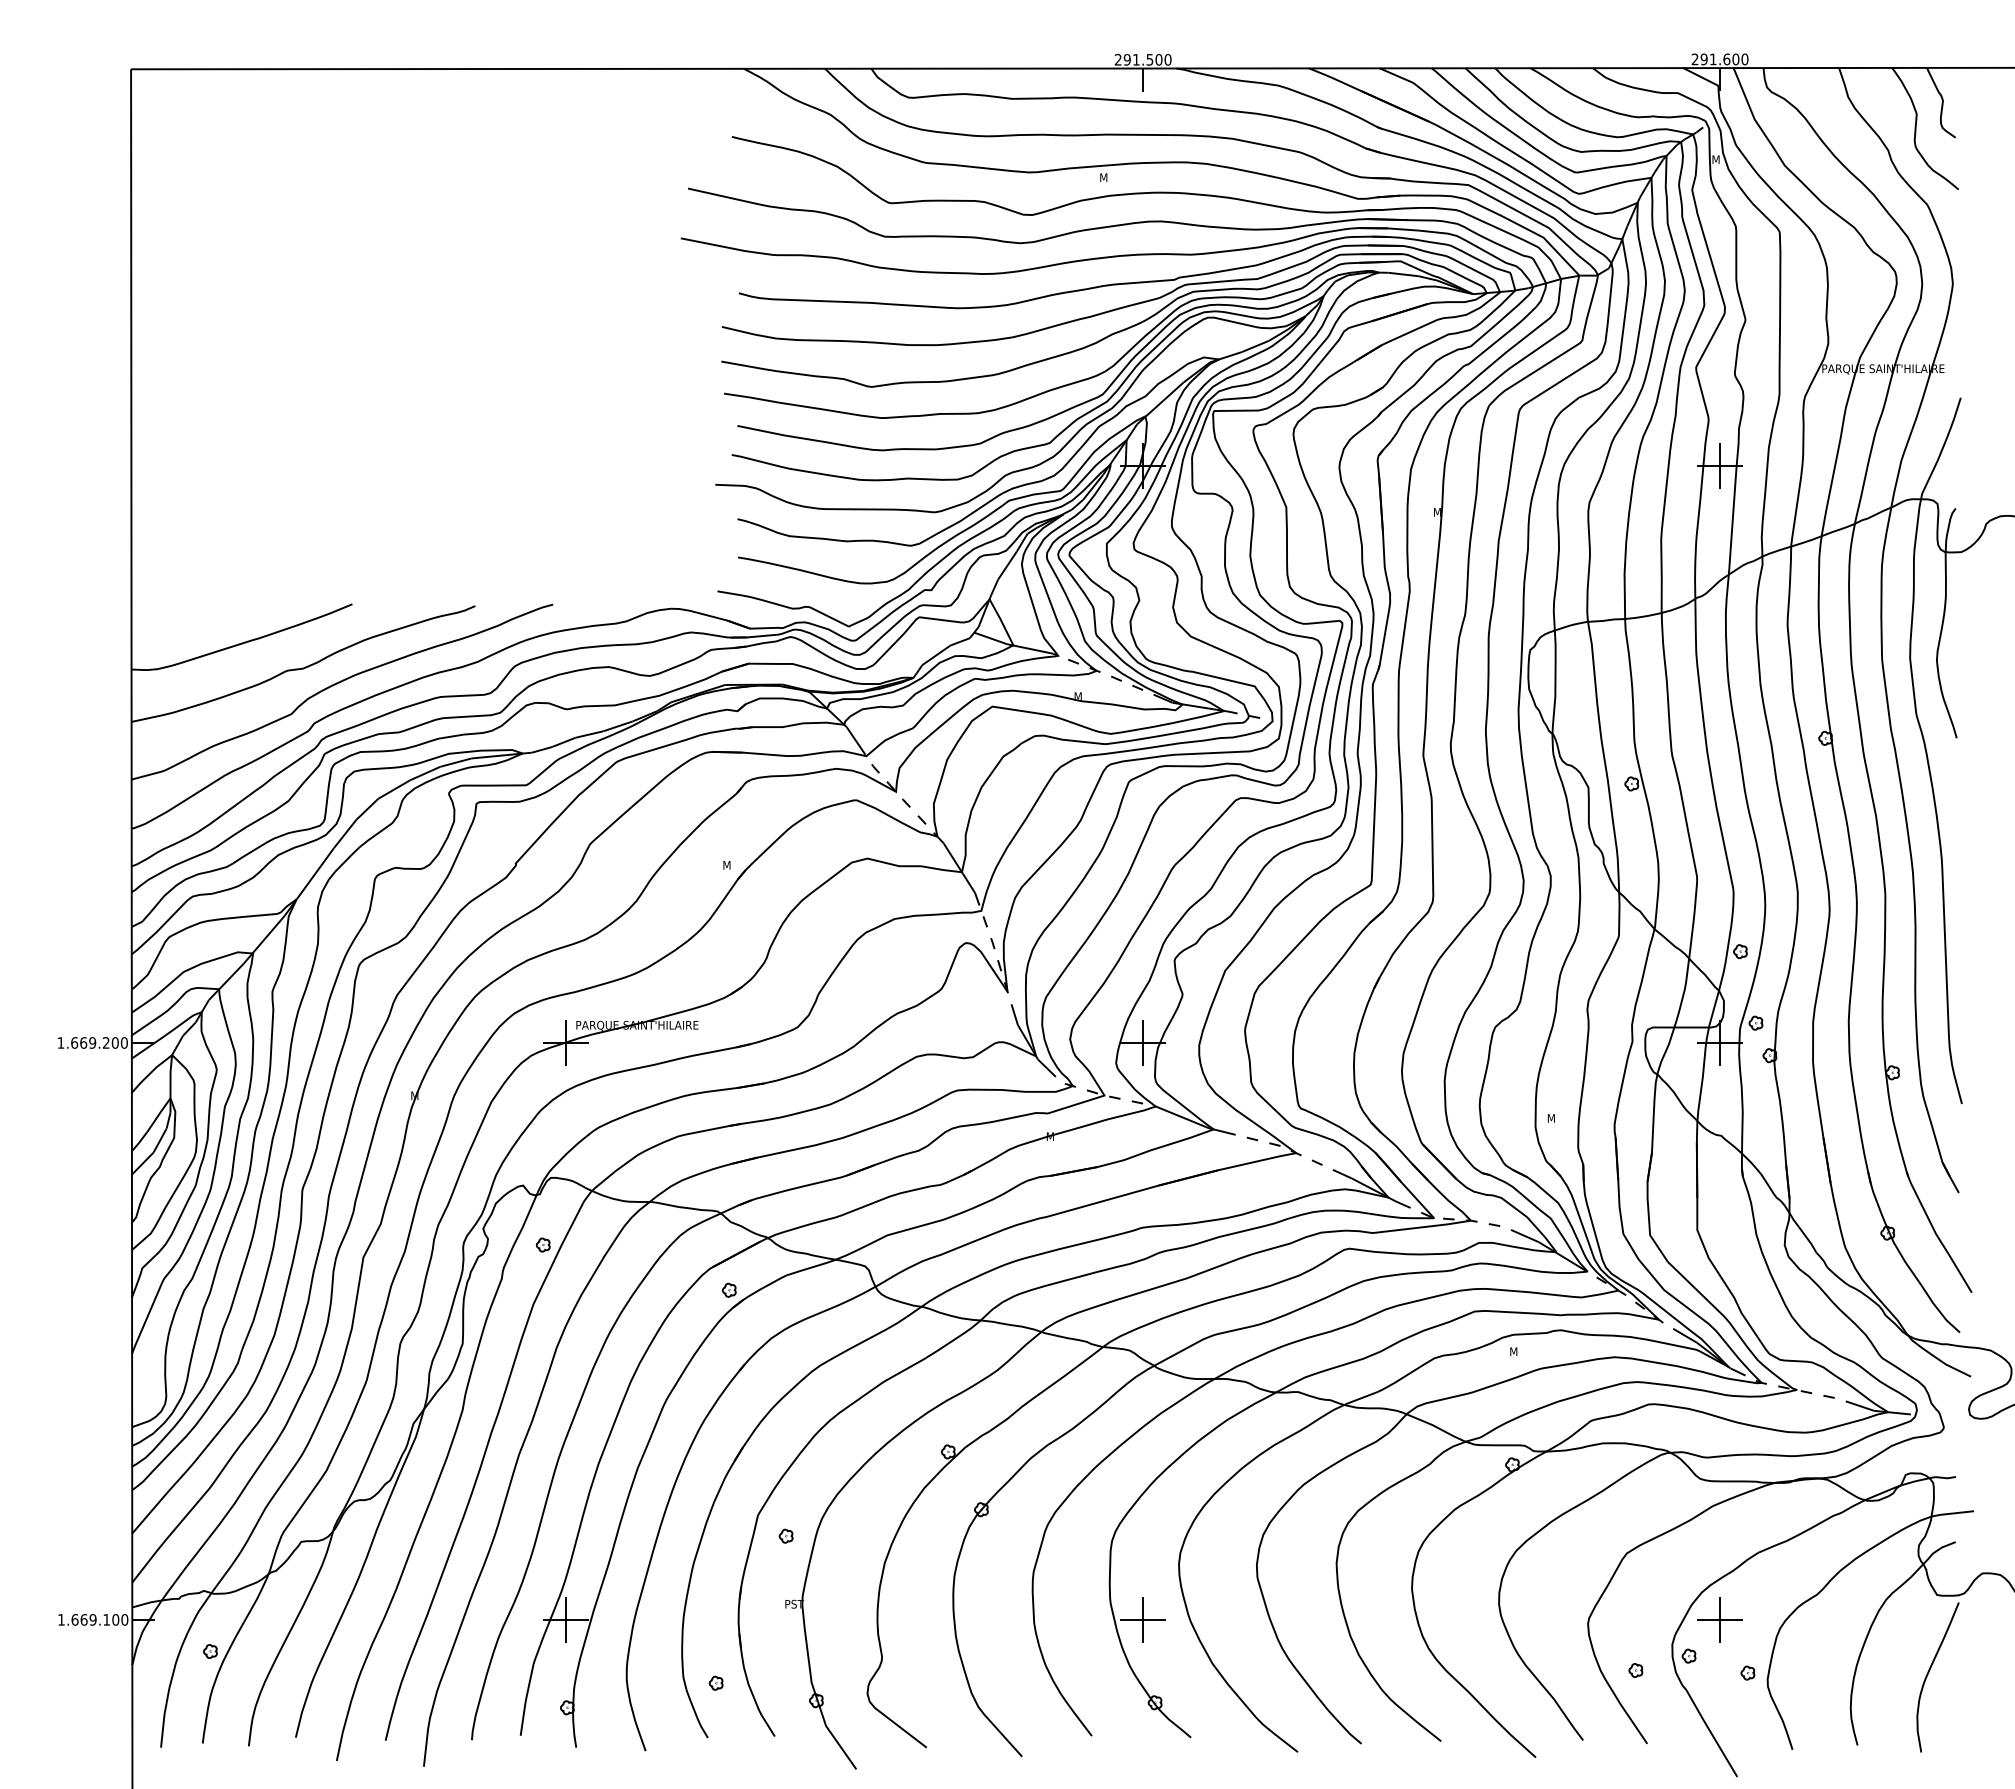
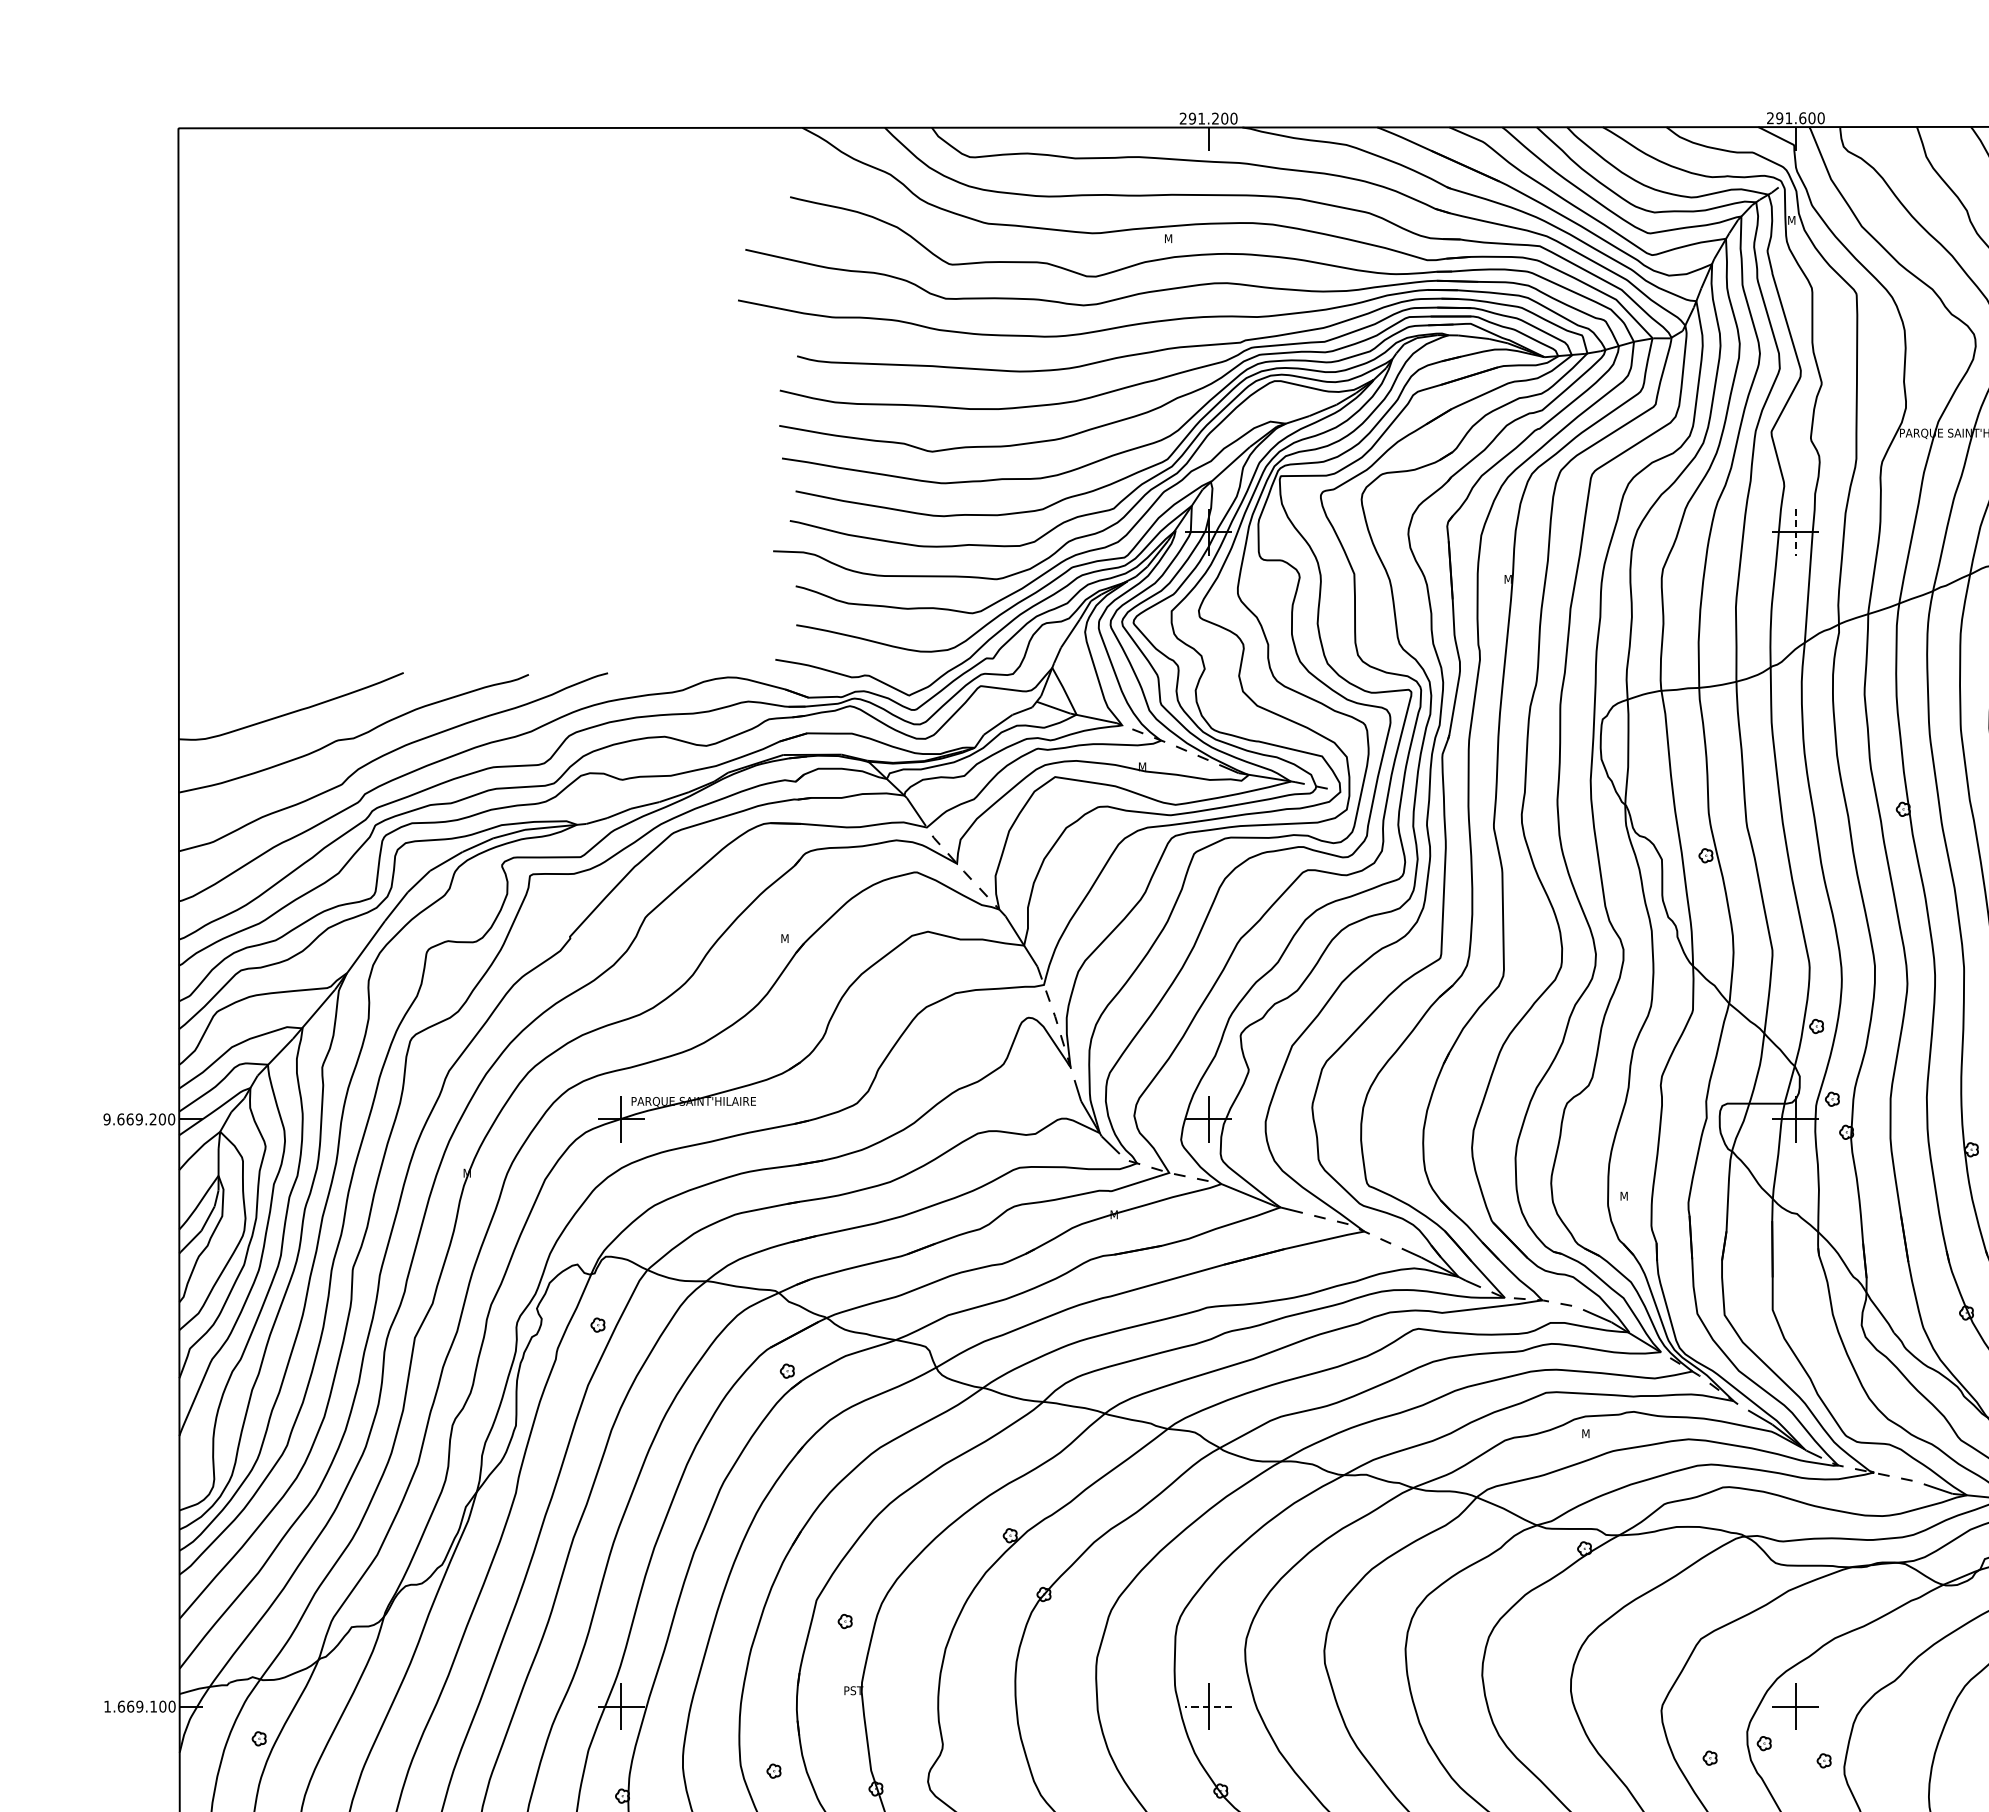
text: (1149, 59) -> (1215, 118), 291.500 -> 291.200
line: (1720, 466) -> (1796, 532), solid -> dashed
text: (60, 1042) -> (106, 1118), 1.669.200 -> 9.669.200
line: (1142, 1619) -> (1207, 1706), solid -> dashed

